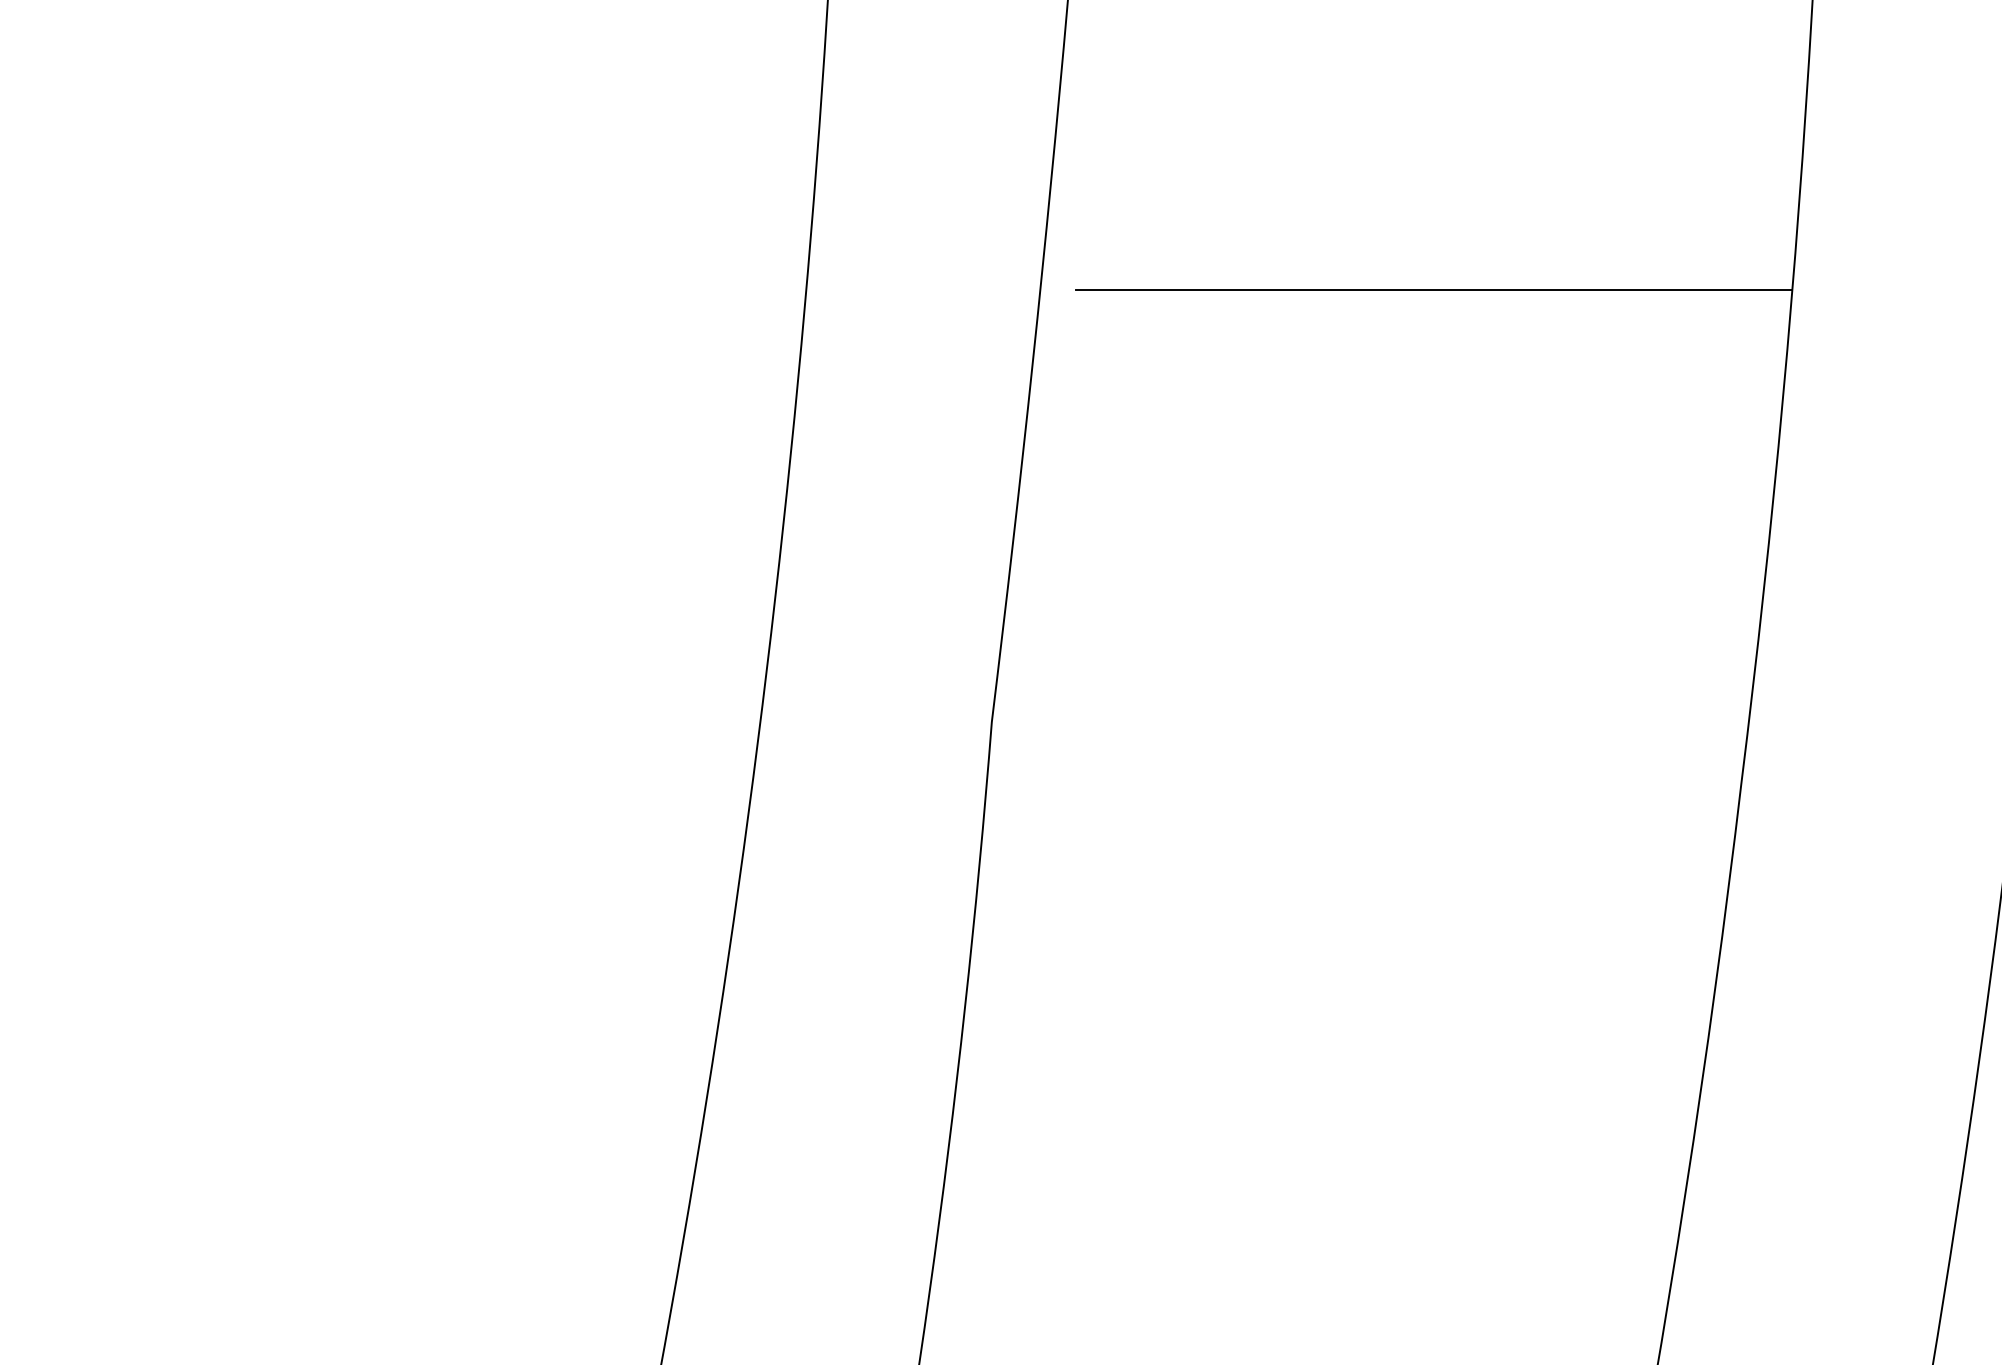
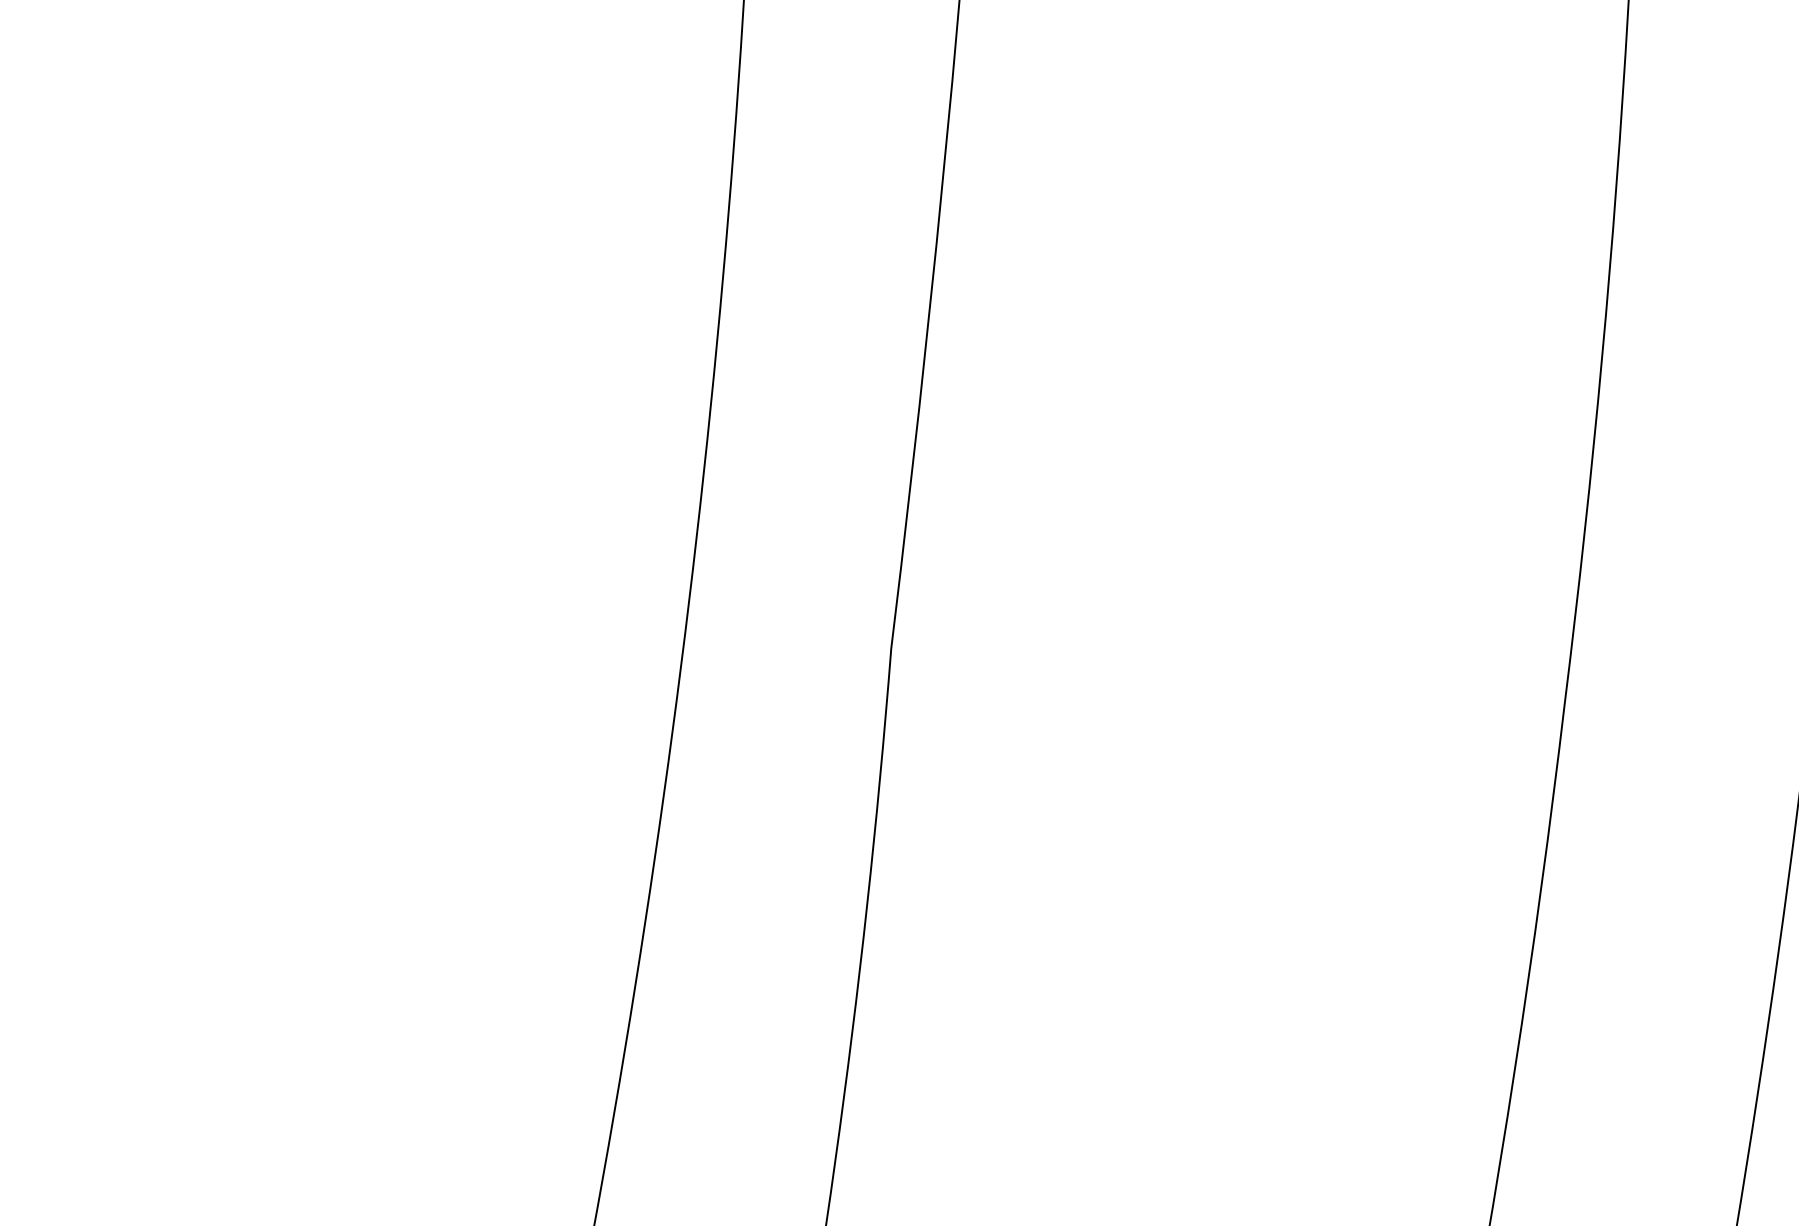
line: (1434, 289) -> (1288, 259), removed

